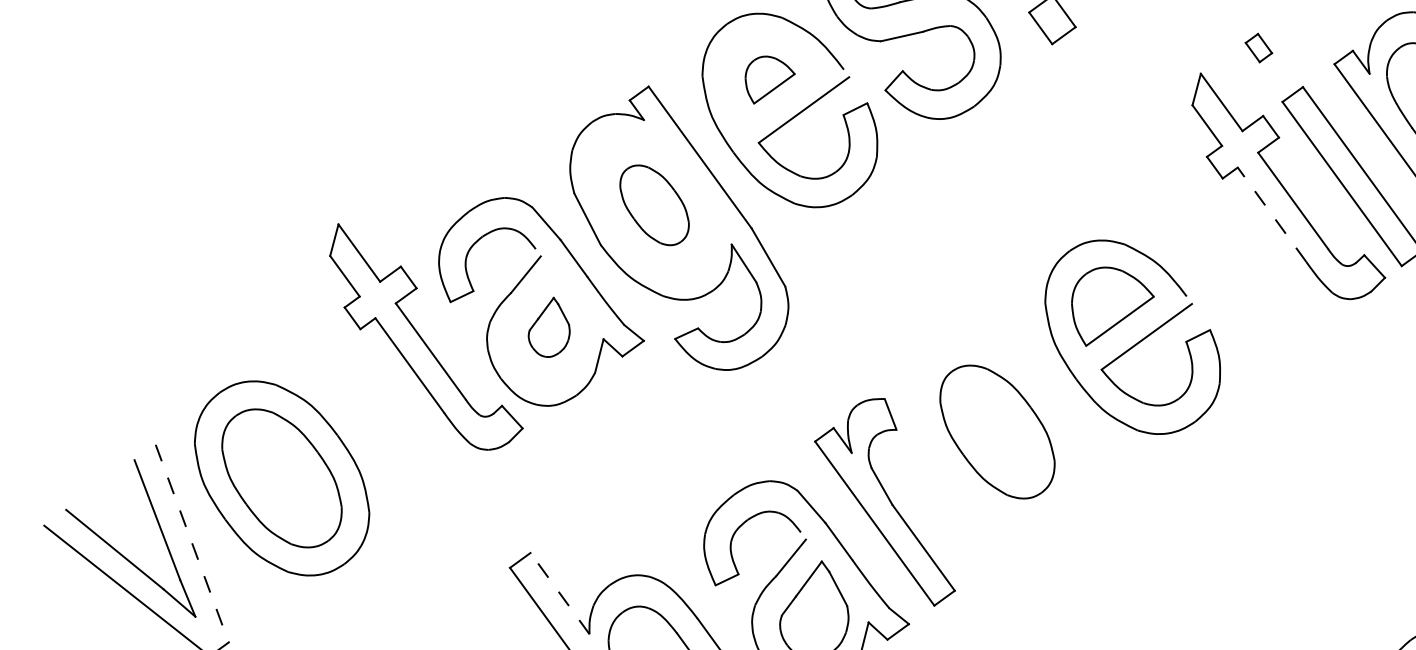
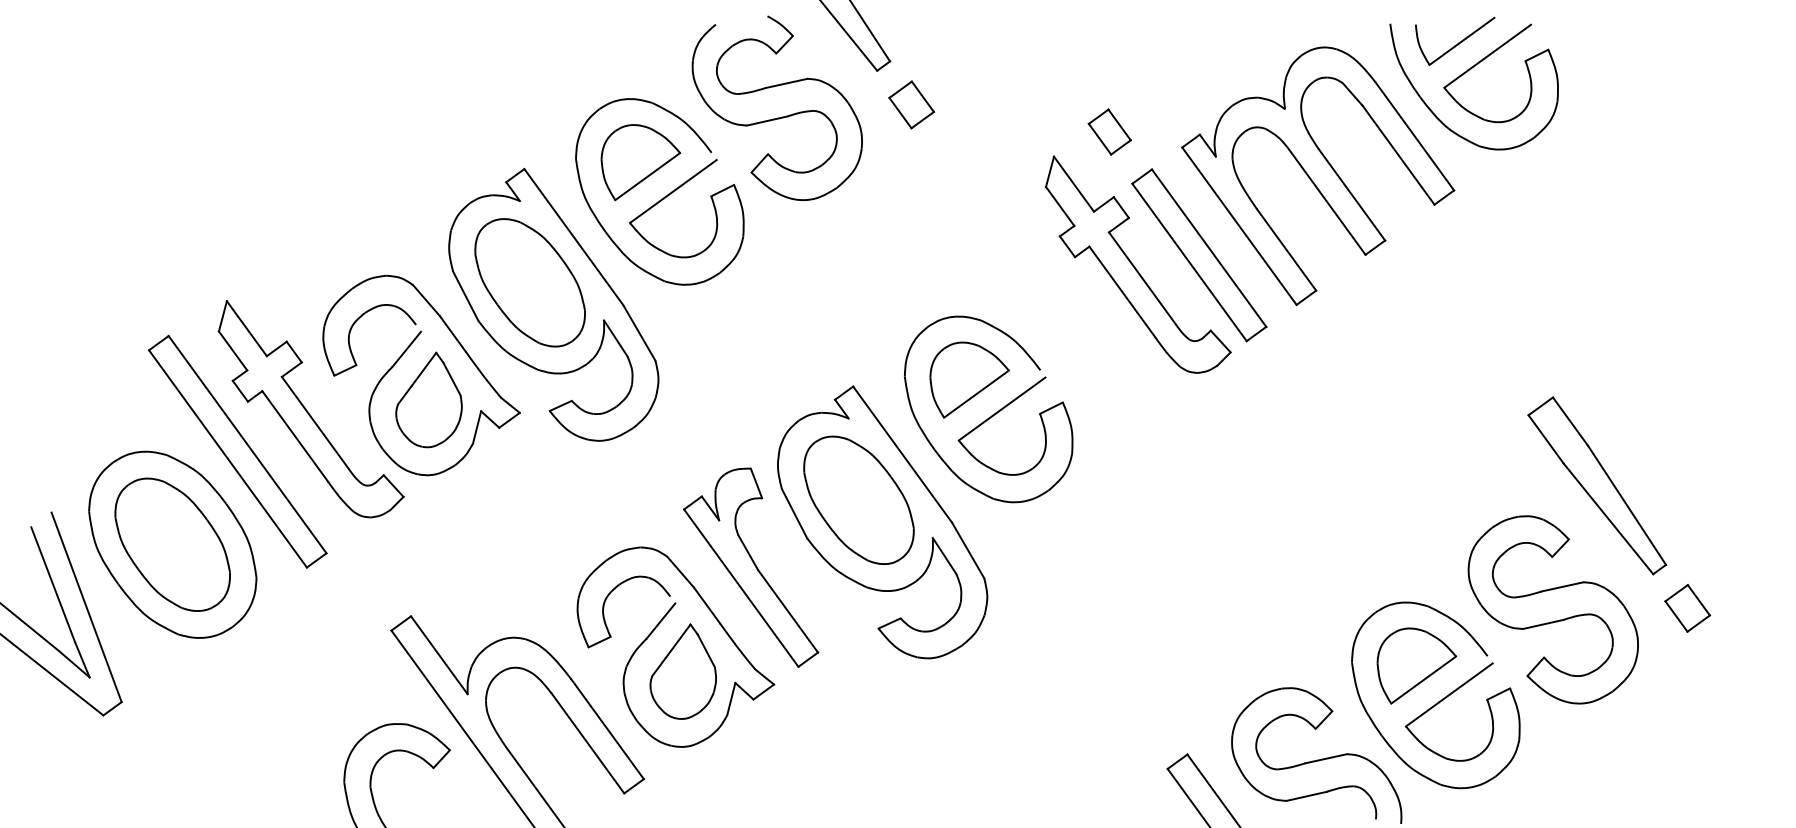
part: (1258, 47) -> (1109, 131), size x1.67
part: (769, 79) -> (640, 162), size x1.67
part: (653, 204) -> (529, 282), size x1.67
line: (1272, 214) -> (1122, 291), dashed -> solid
part: (548, 326) -> (428, 399), size x1.67
part: (349, 381) -> (237, 451), added
part: (1022, 455) -> (882, 522), added
line: (192, 543) -> (86, 607), dashed -> solid
line: (560, 592) -> (439, 654), dashed -> solid

